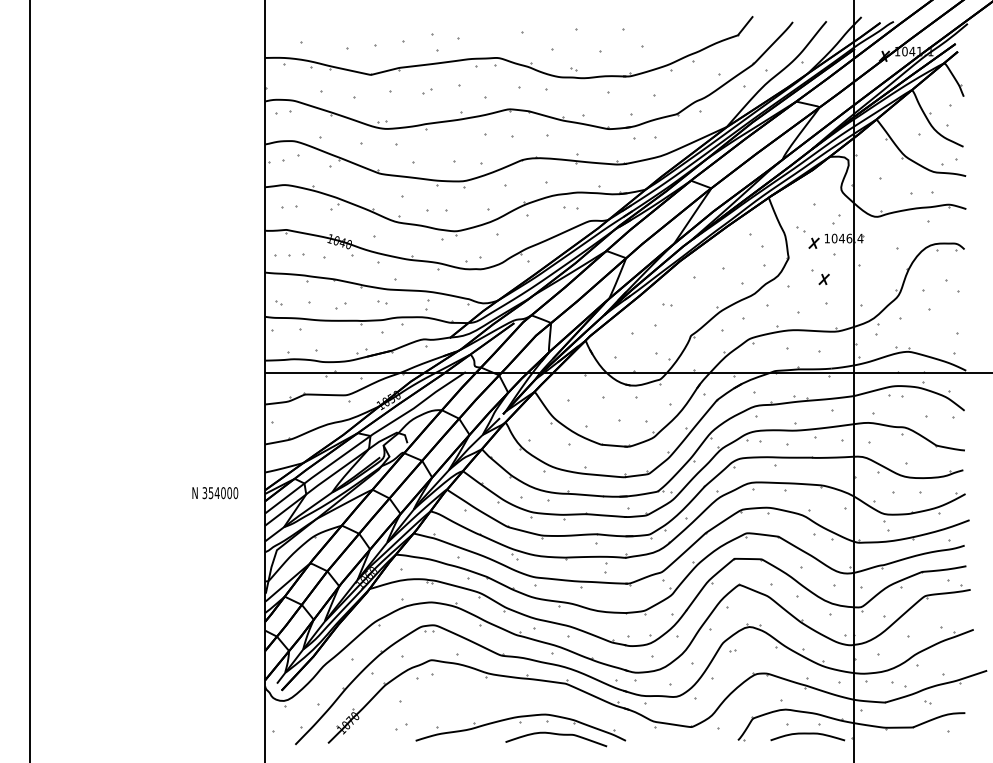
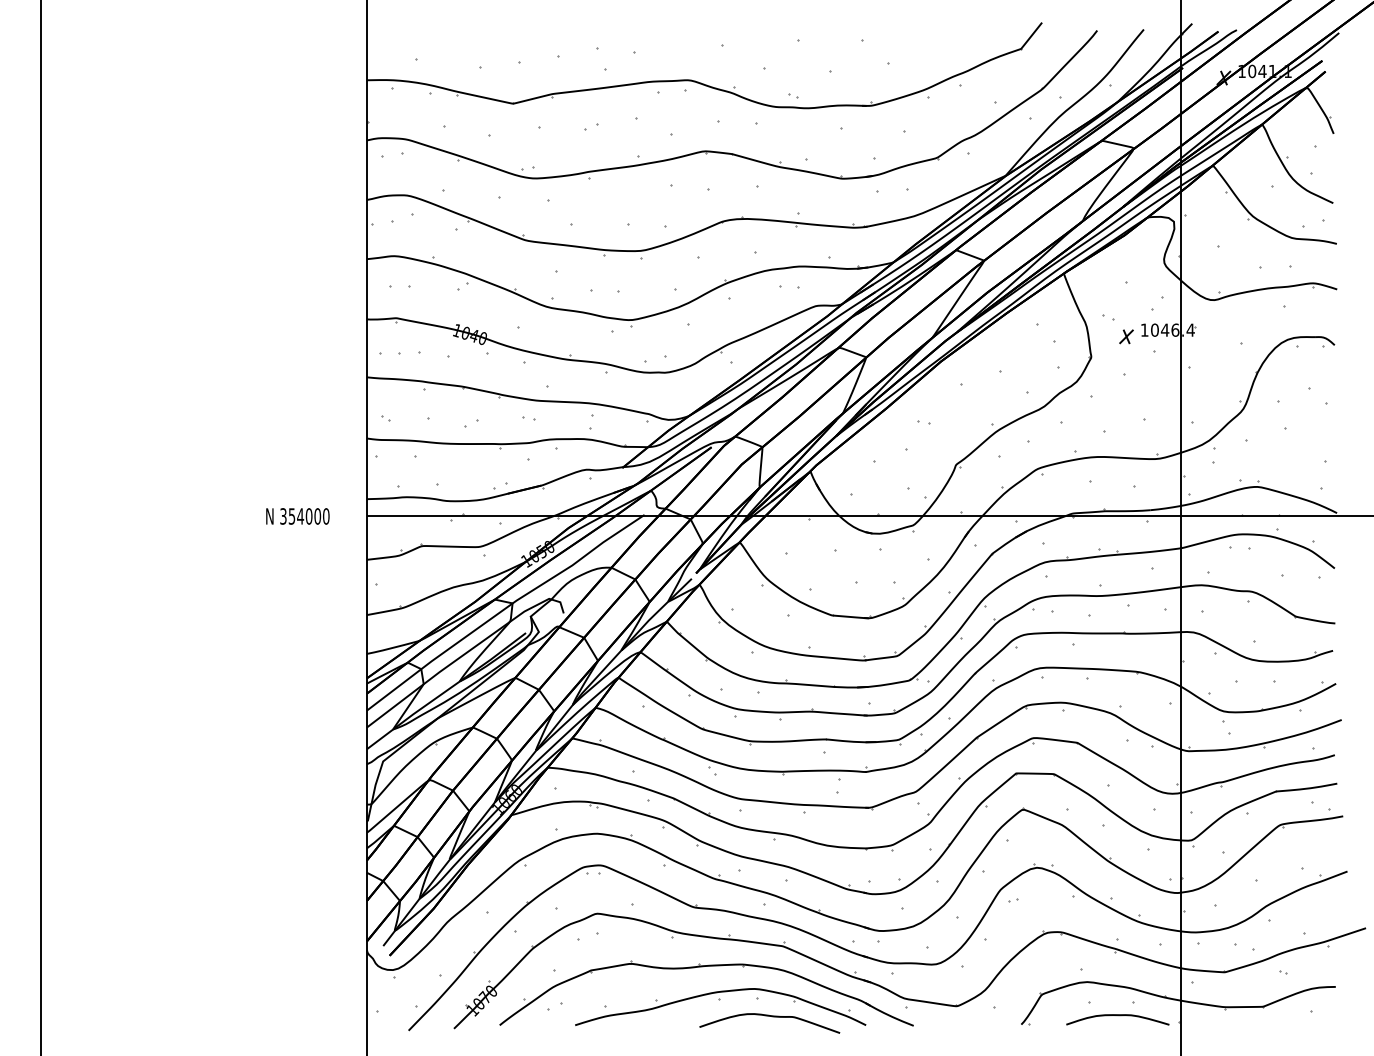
part: (824, 279) -> (1140, 386), removed
text: (215, 493) -> (297, 516), moved
part: (508, 699) -> (703, 967), added

